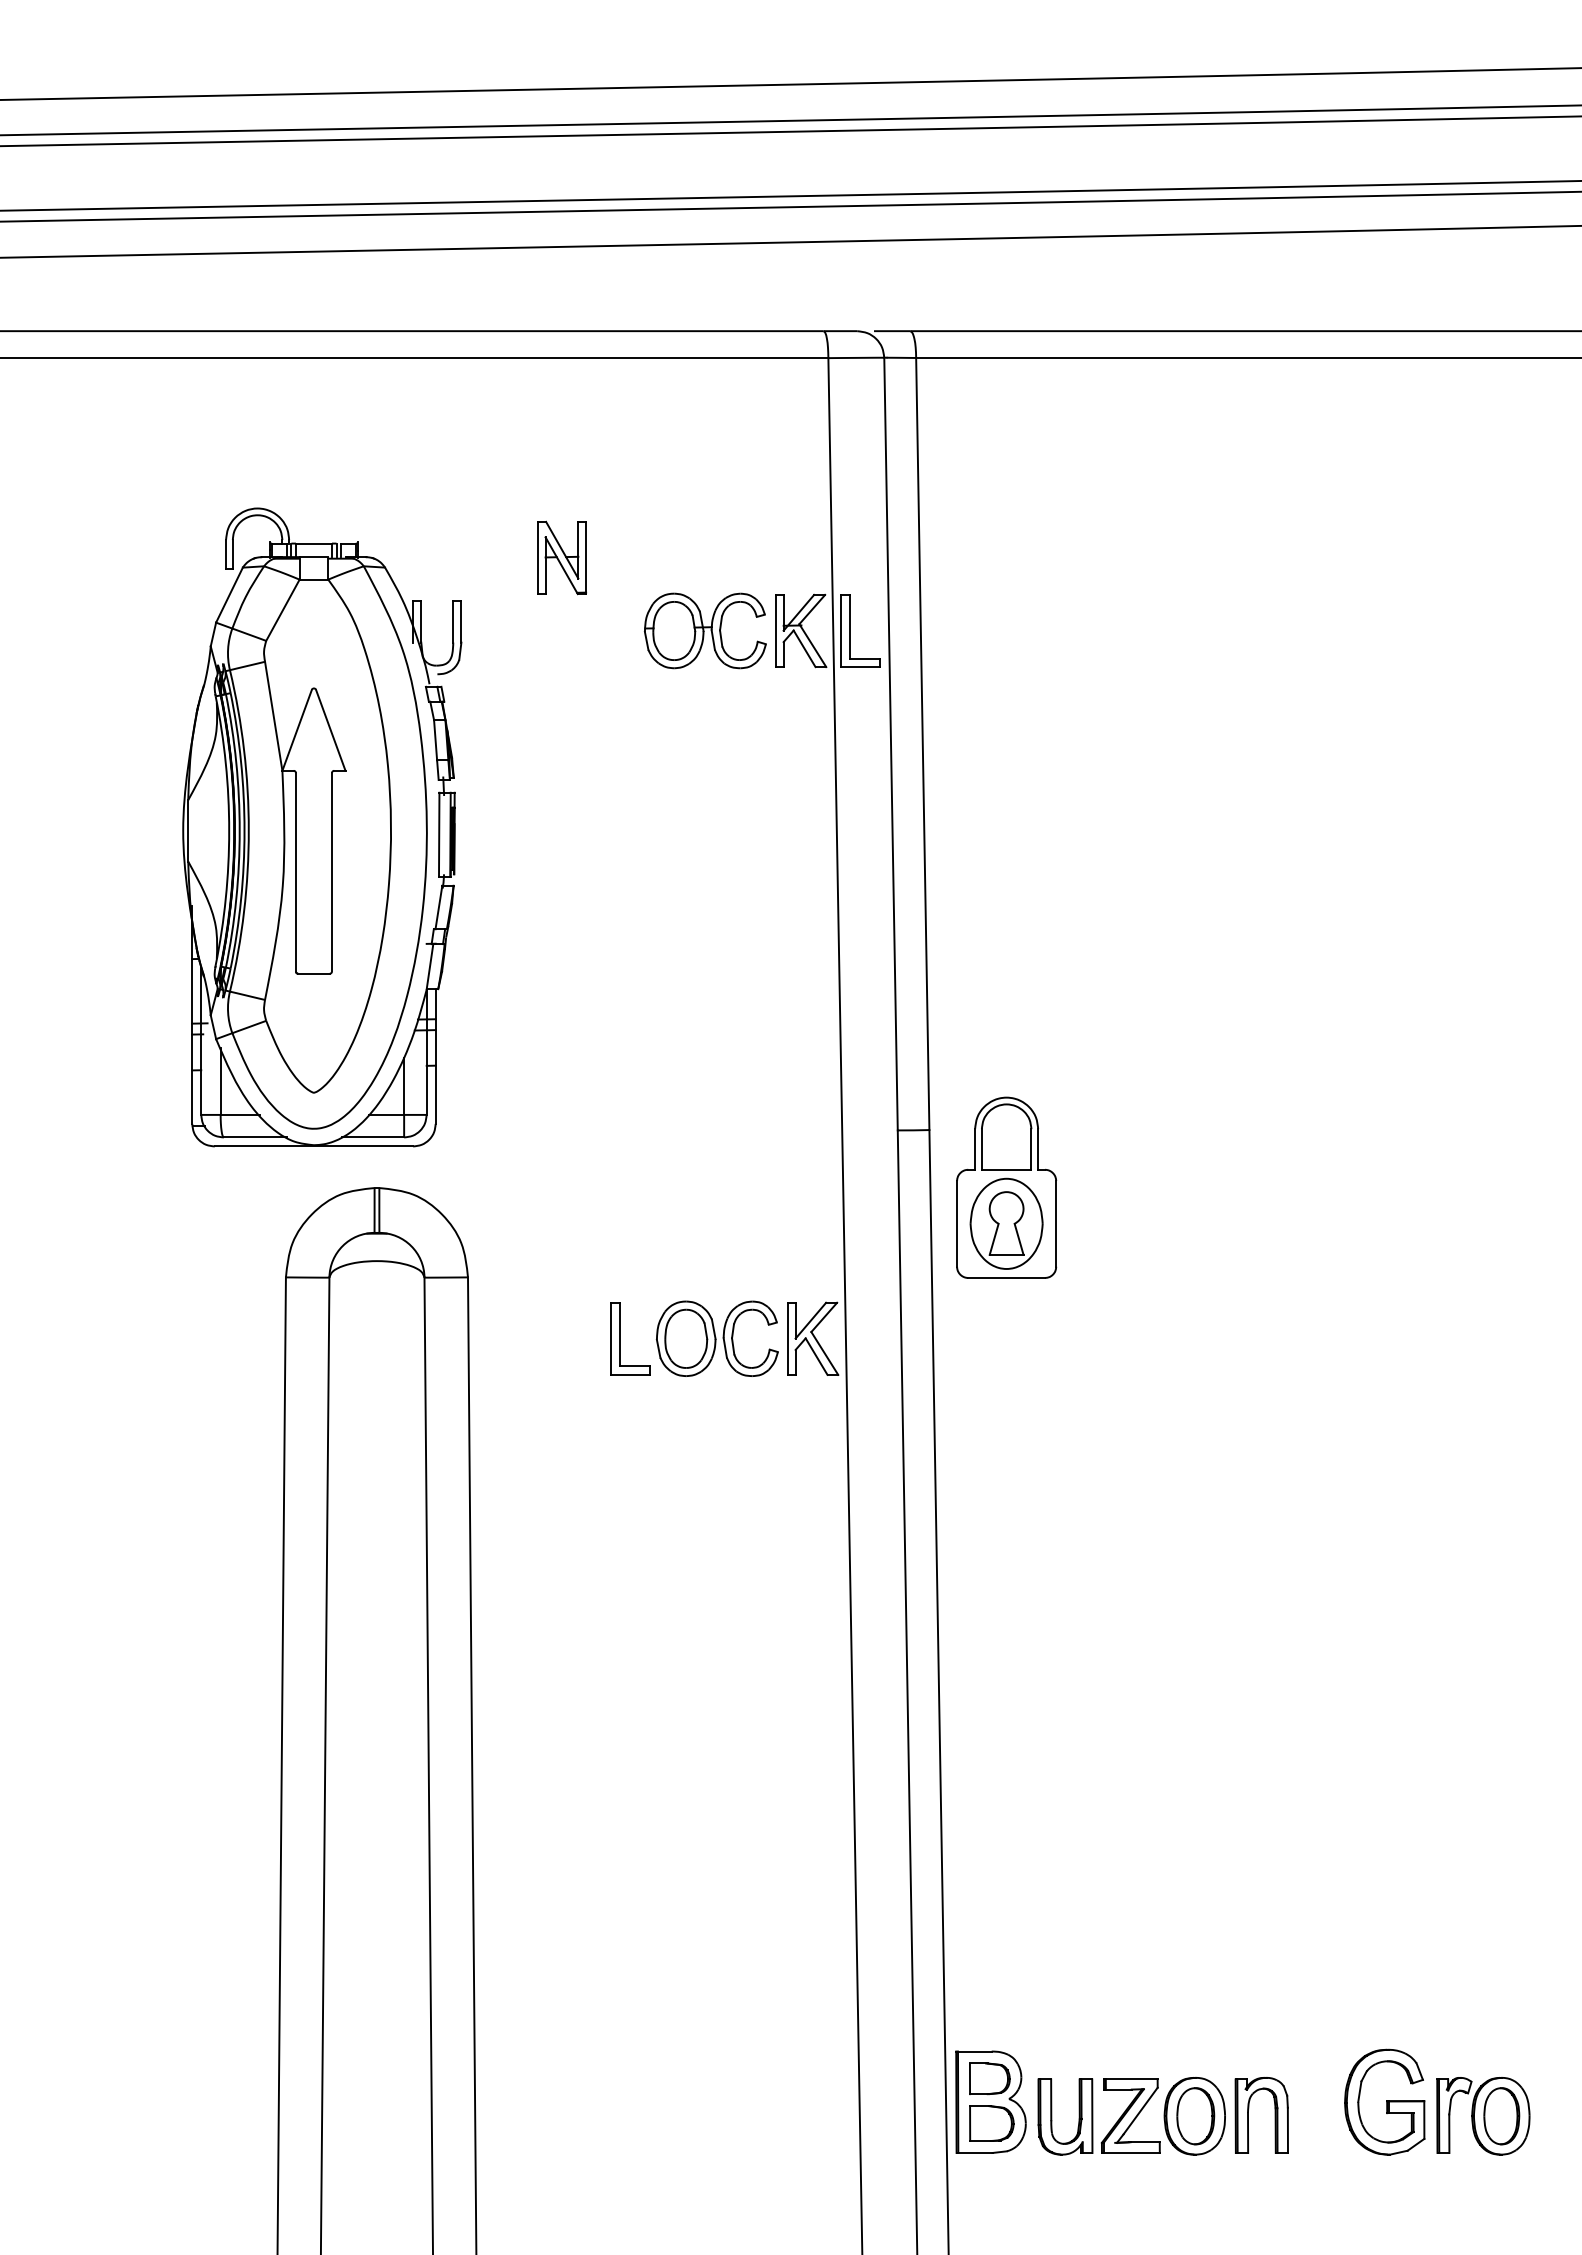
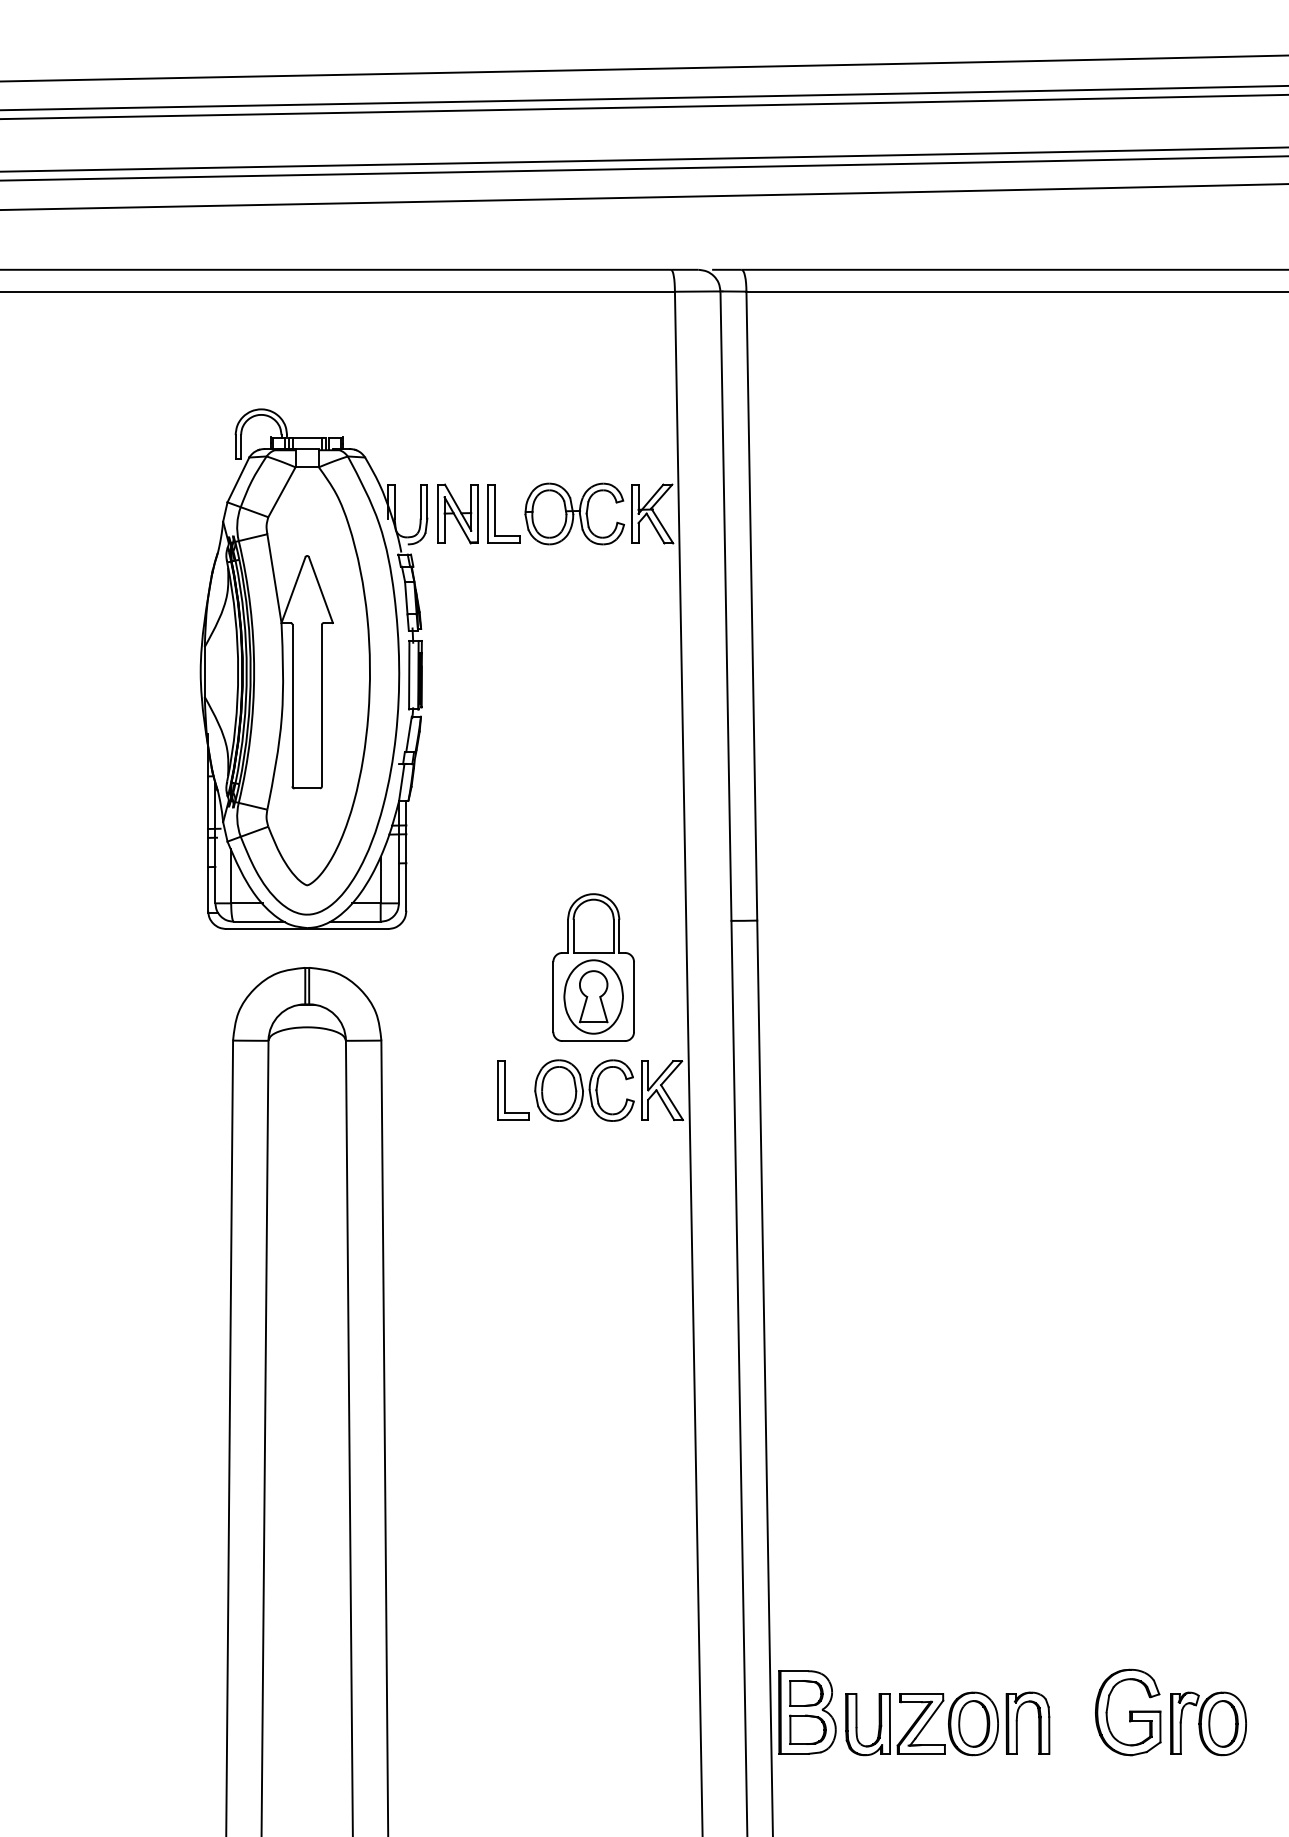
part: (561, 557) -> (457, 513), moved
part: (850, 630) -> (495, 513), moved
part: (322, 827) -> (314, 669), moved
part: (1006, 1187) -> (593, 967), moved

